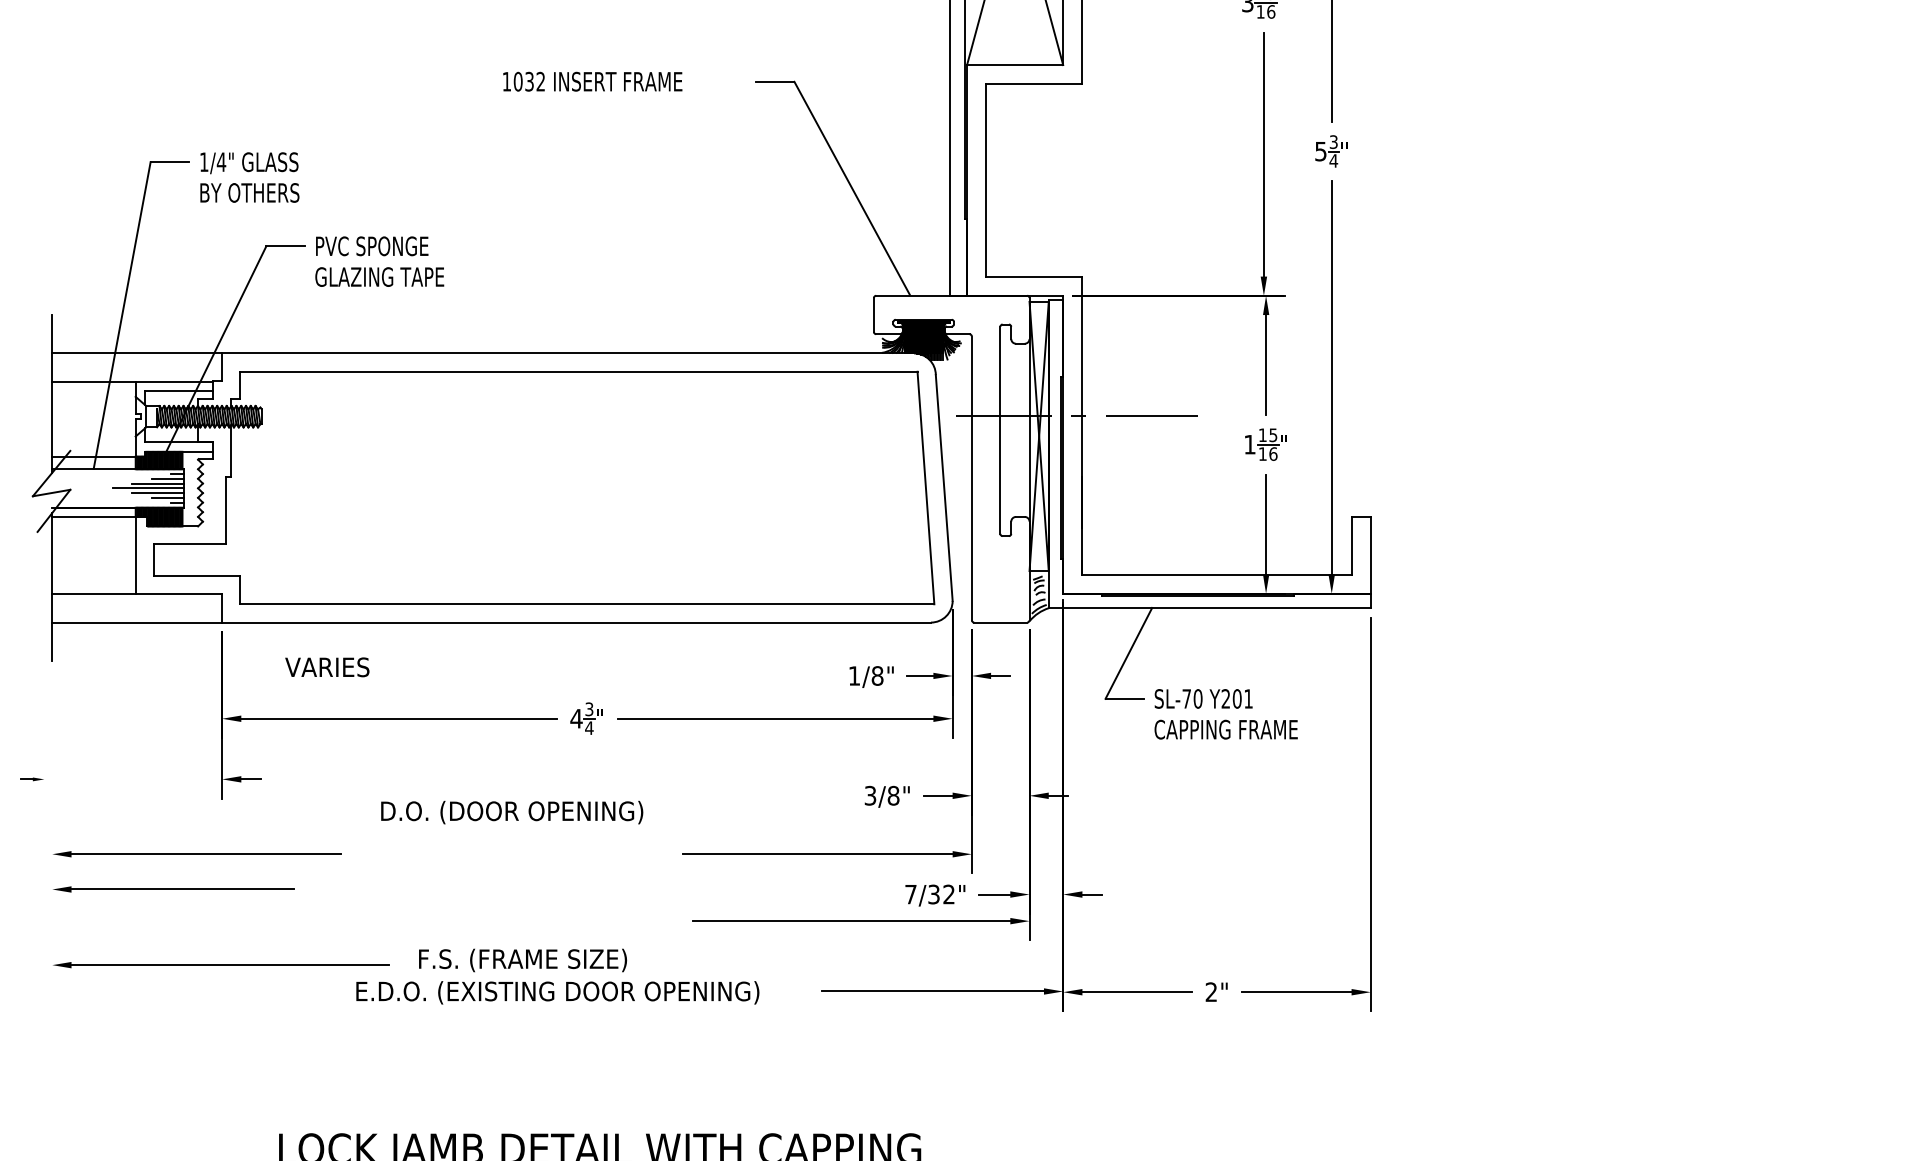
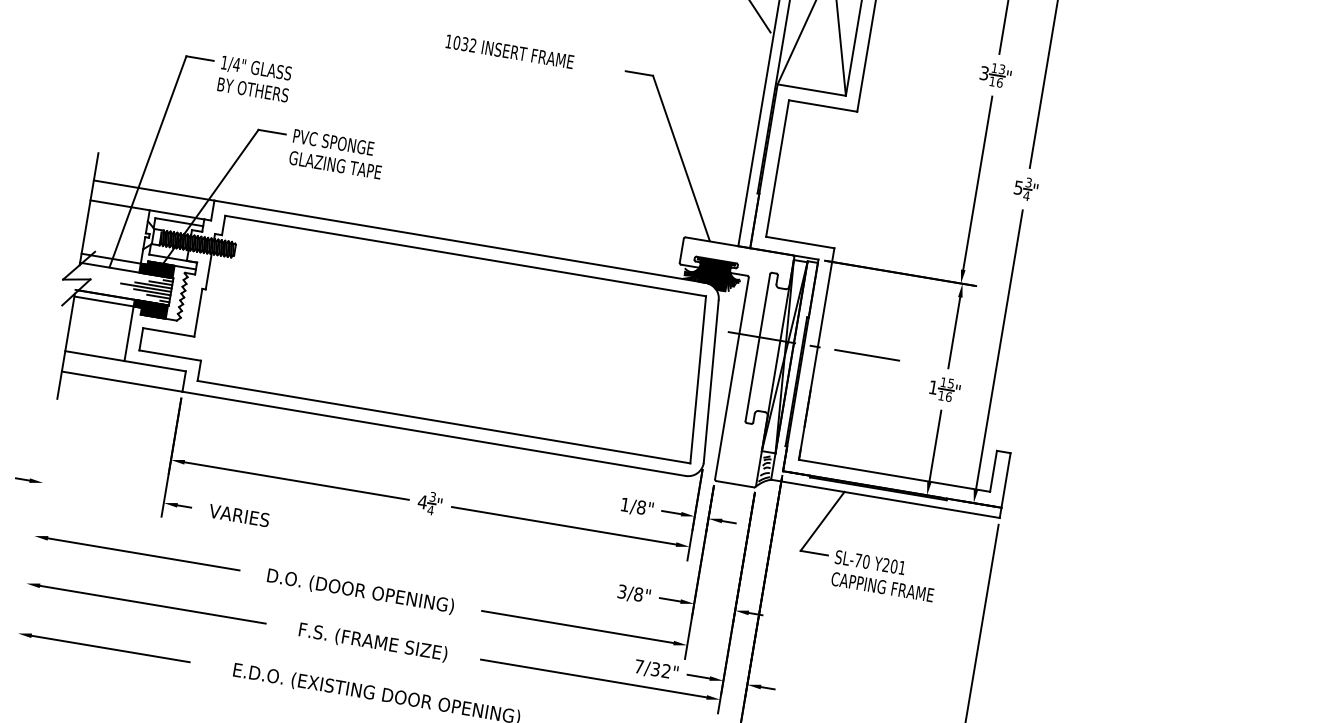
text: (327, 667) -> (239, 515), moved
part: (32, 779) -> (29, 480), size x1.67
text: (512, 812) -> (360, 591), moved
part: (173, 889) -> (104, 647), moved
text: (523, 960) -> (373, 642), moved
part: (221, 965) -> (146, 603), moved

